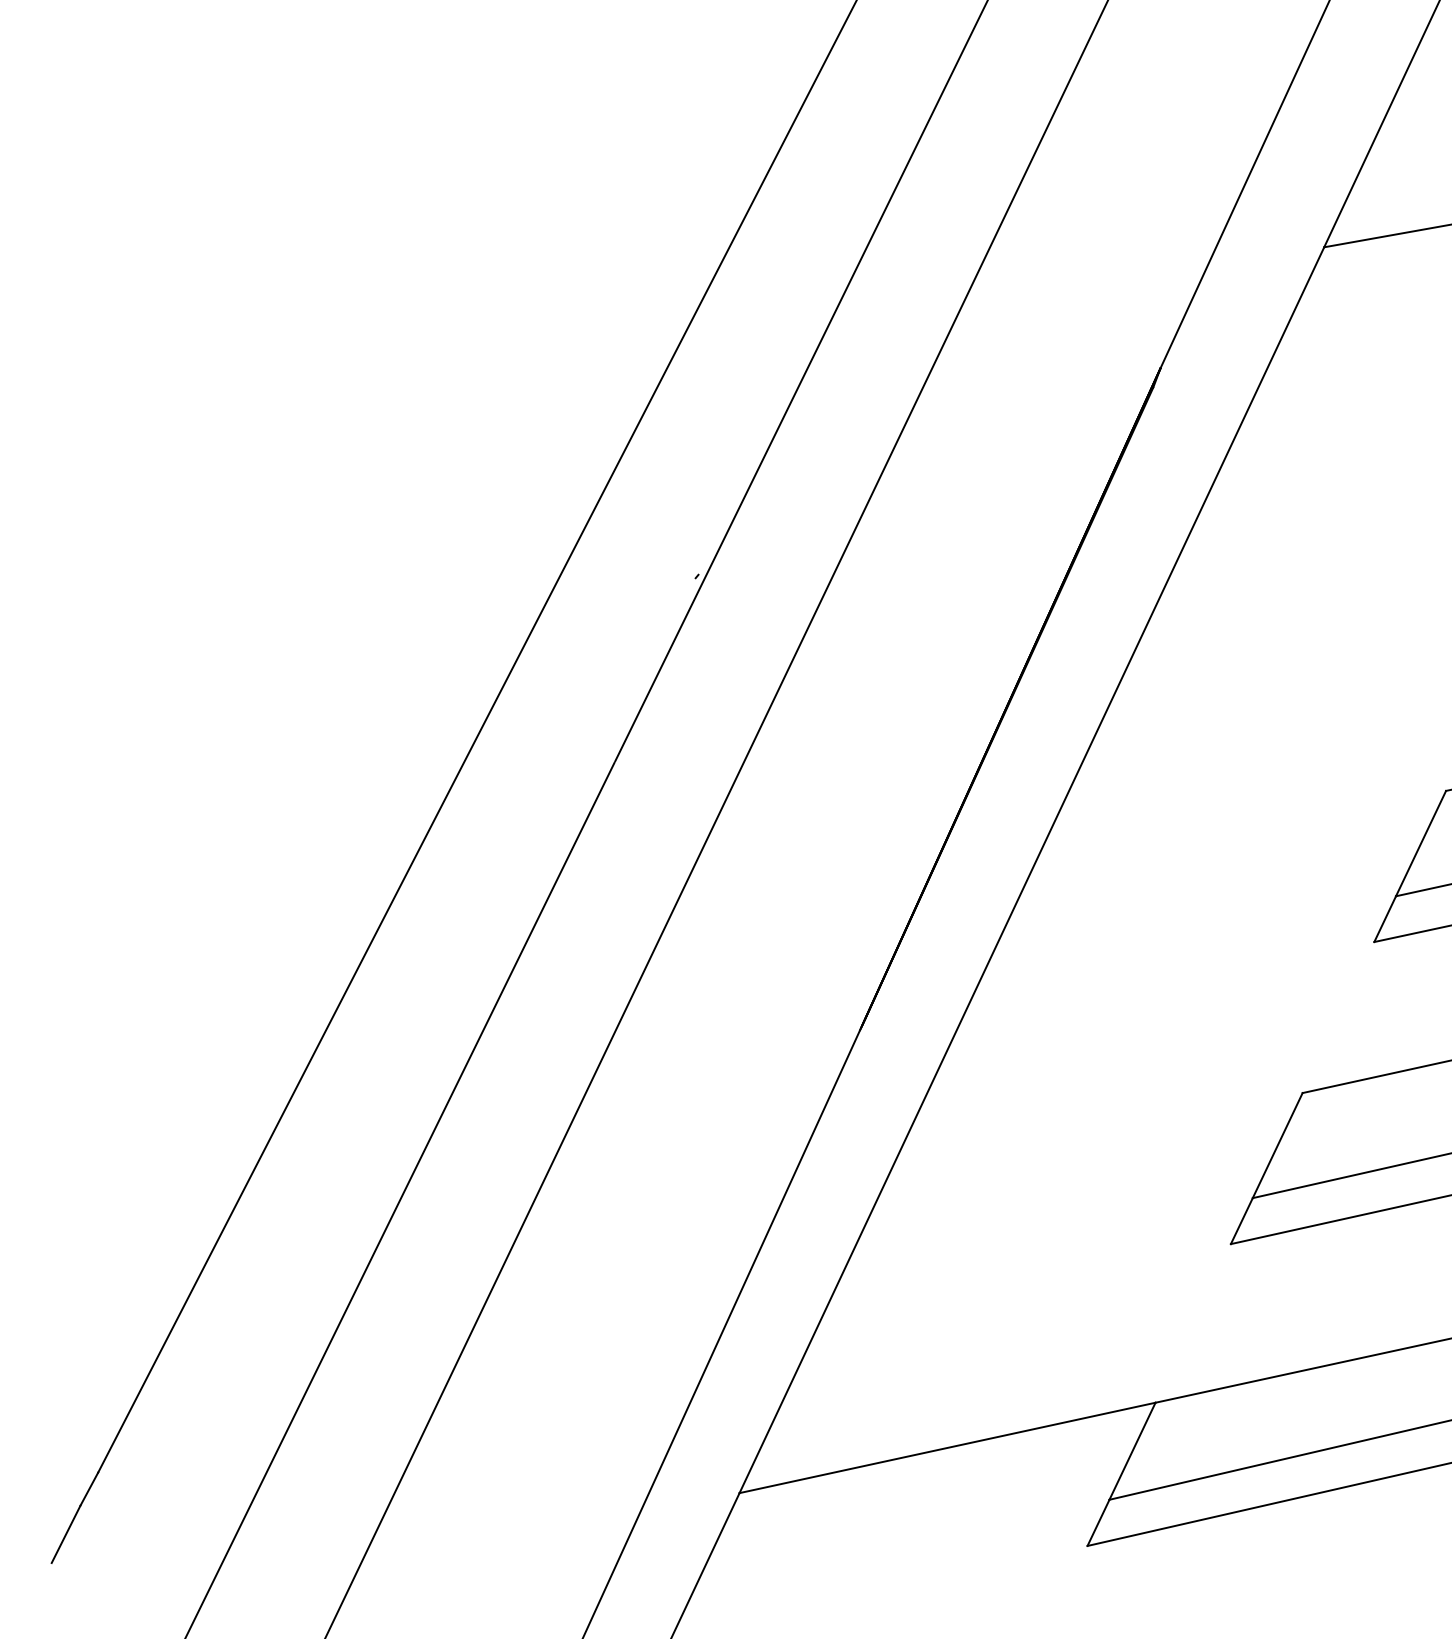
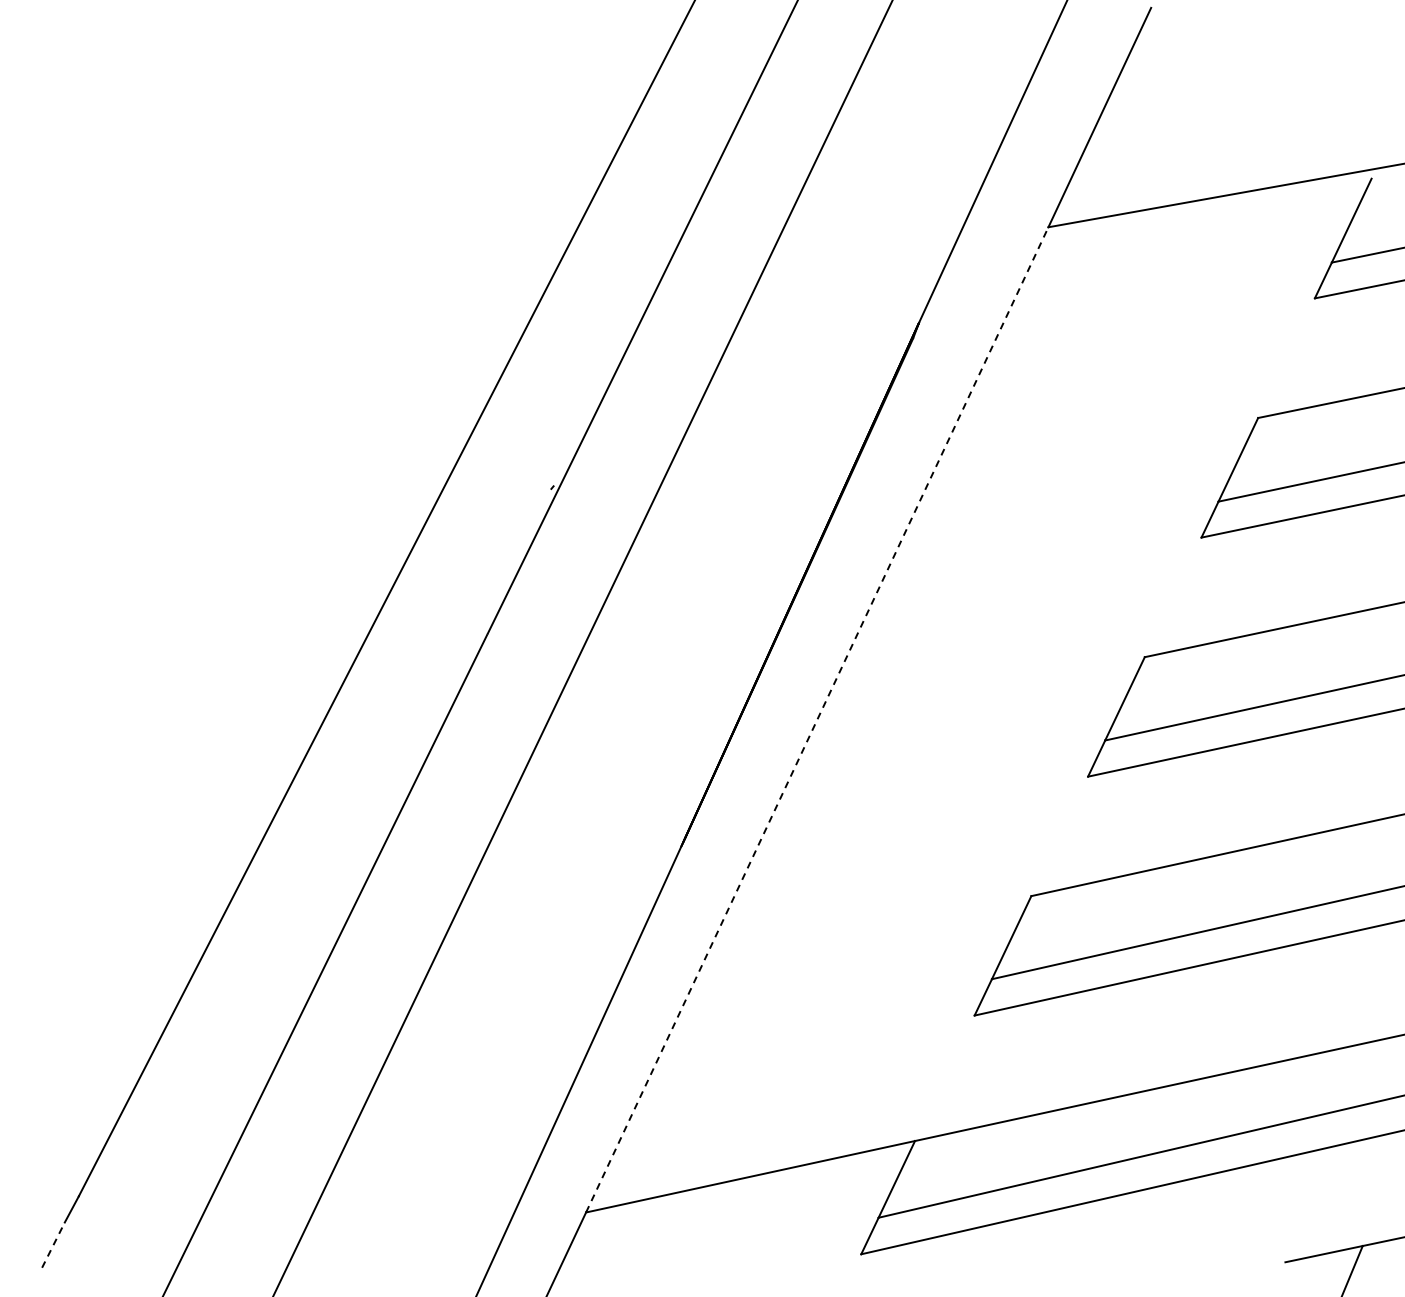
line: (1032, 869) -> (817, 719), solid -> dashed
line: (66, 1533) -> (53, 1244), solid -> dashed

